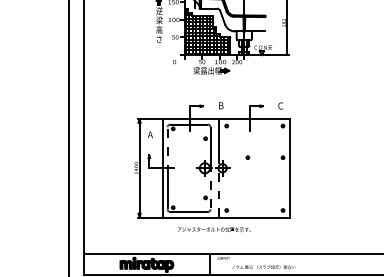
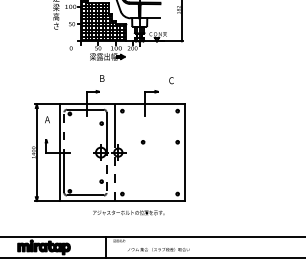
text: (221, 105) -> (102, 78), moved
text: (280, 105) -> (171, 80), moved
text: (213, 229) -> (128, 212), moved

